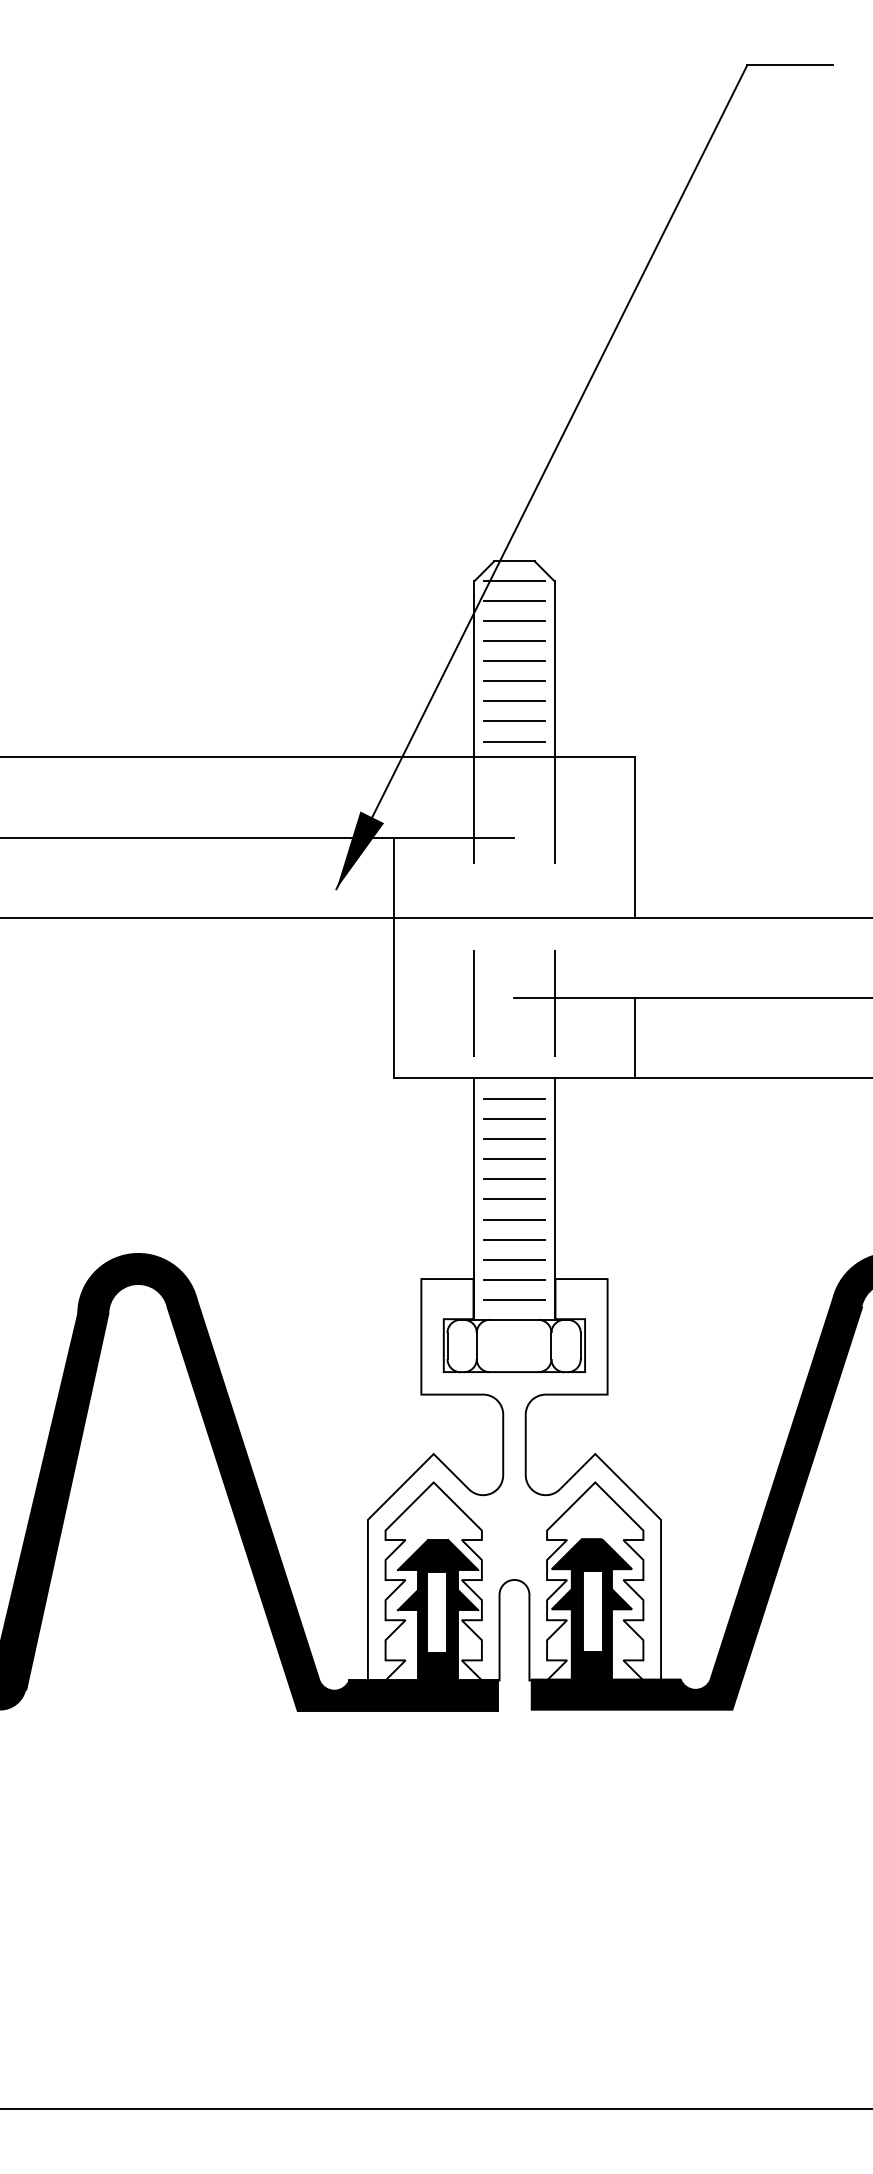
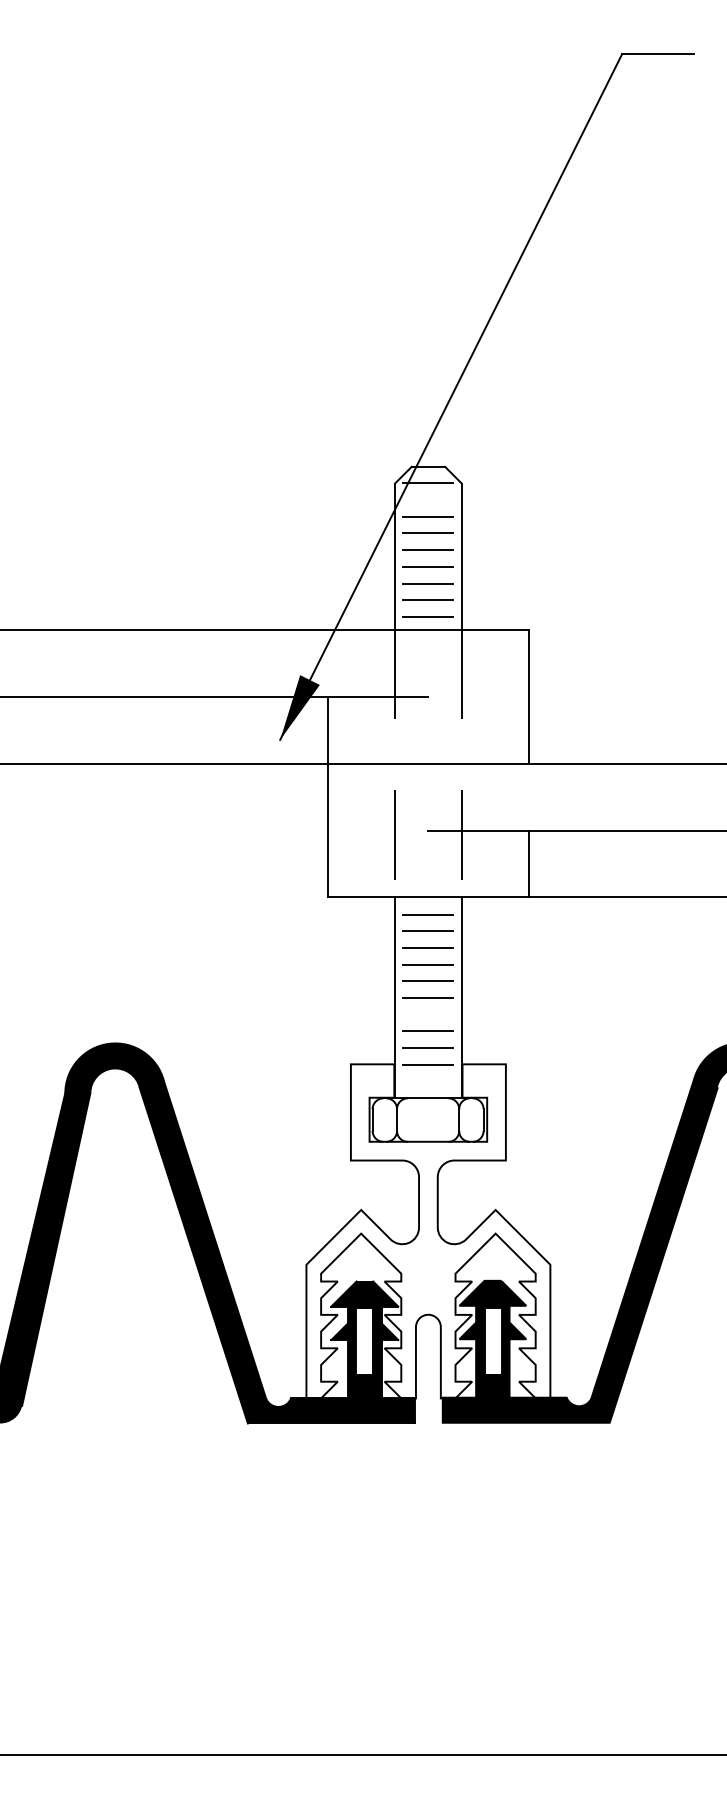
line: (514, 601) -> (428, 500), removed
line: (514, 1219) -> (428, 1014), removed
line: (514, 1299) -> (428, 1081), removed

